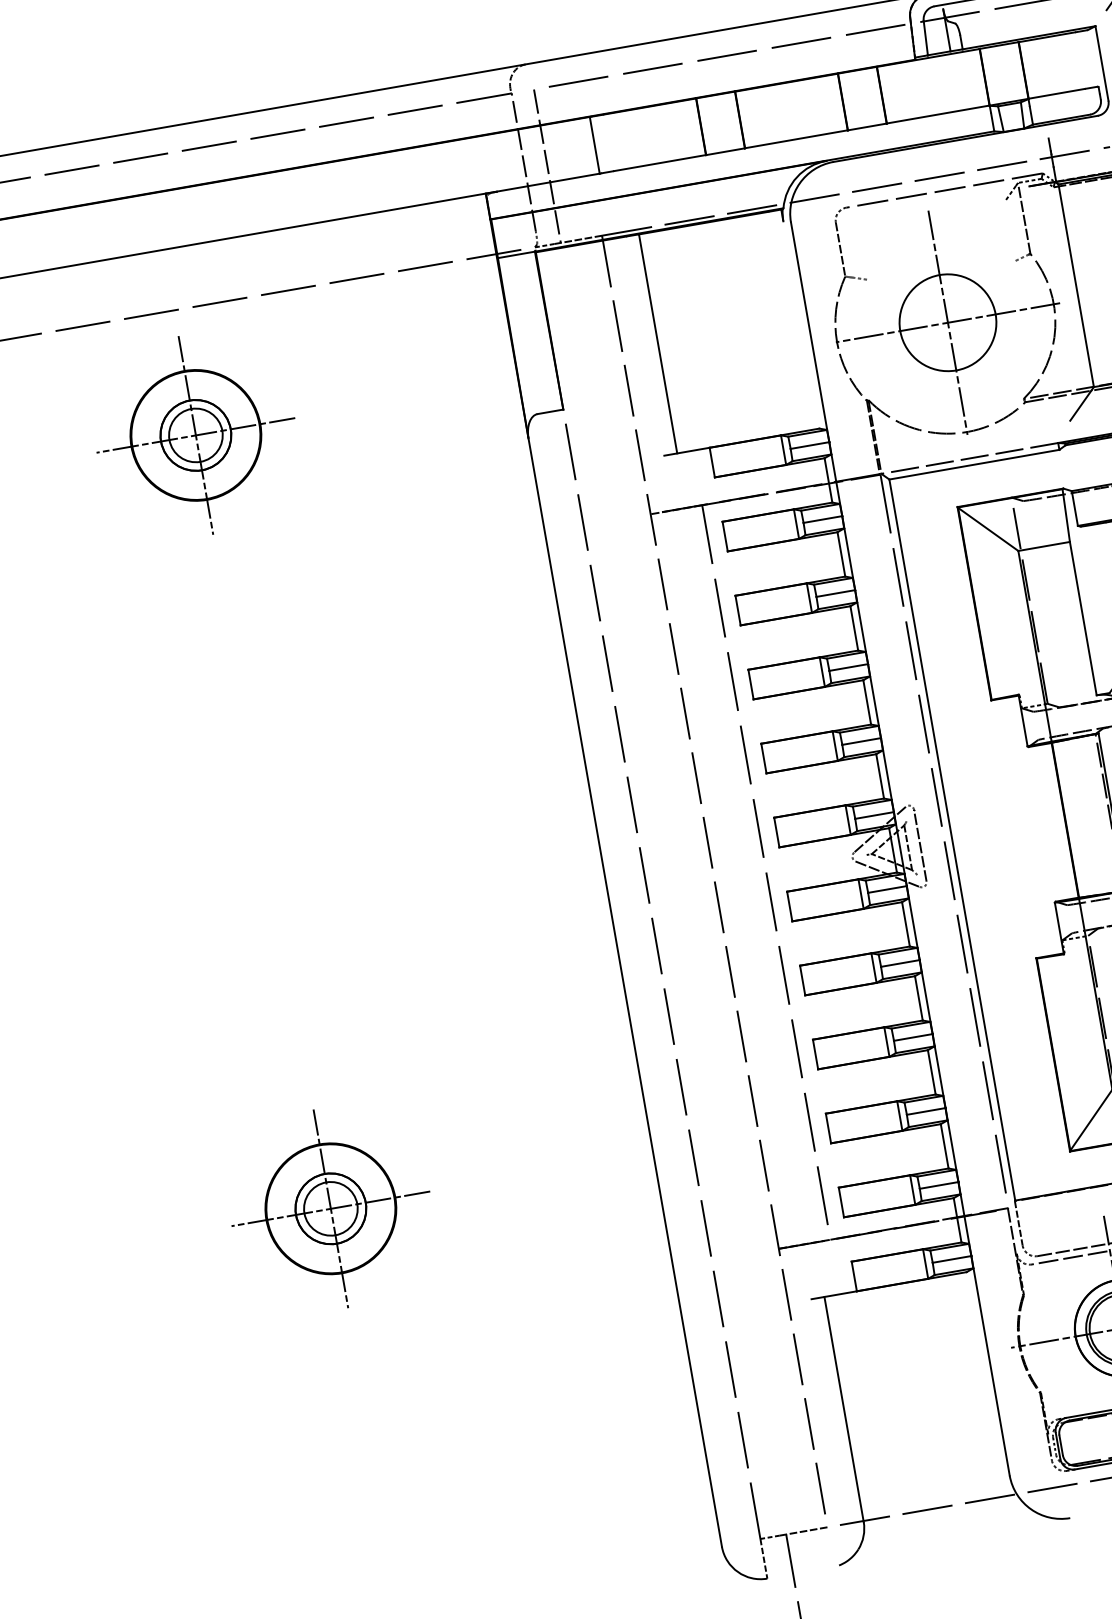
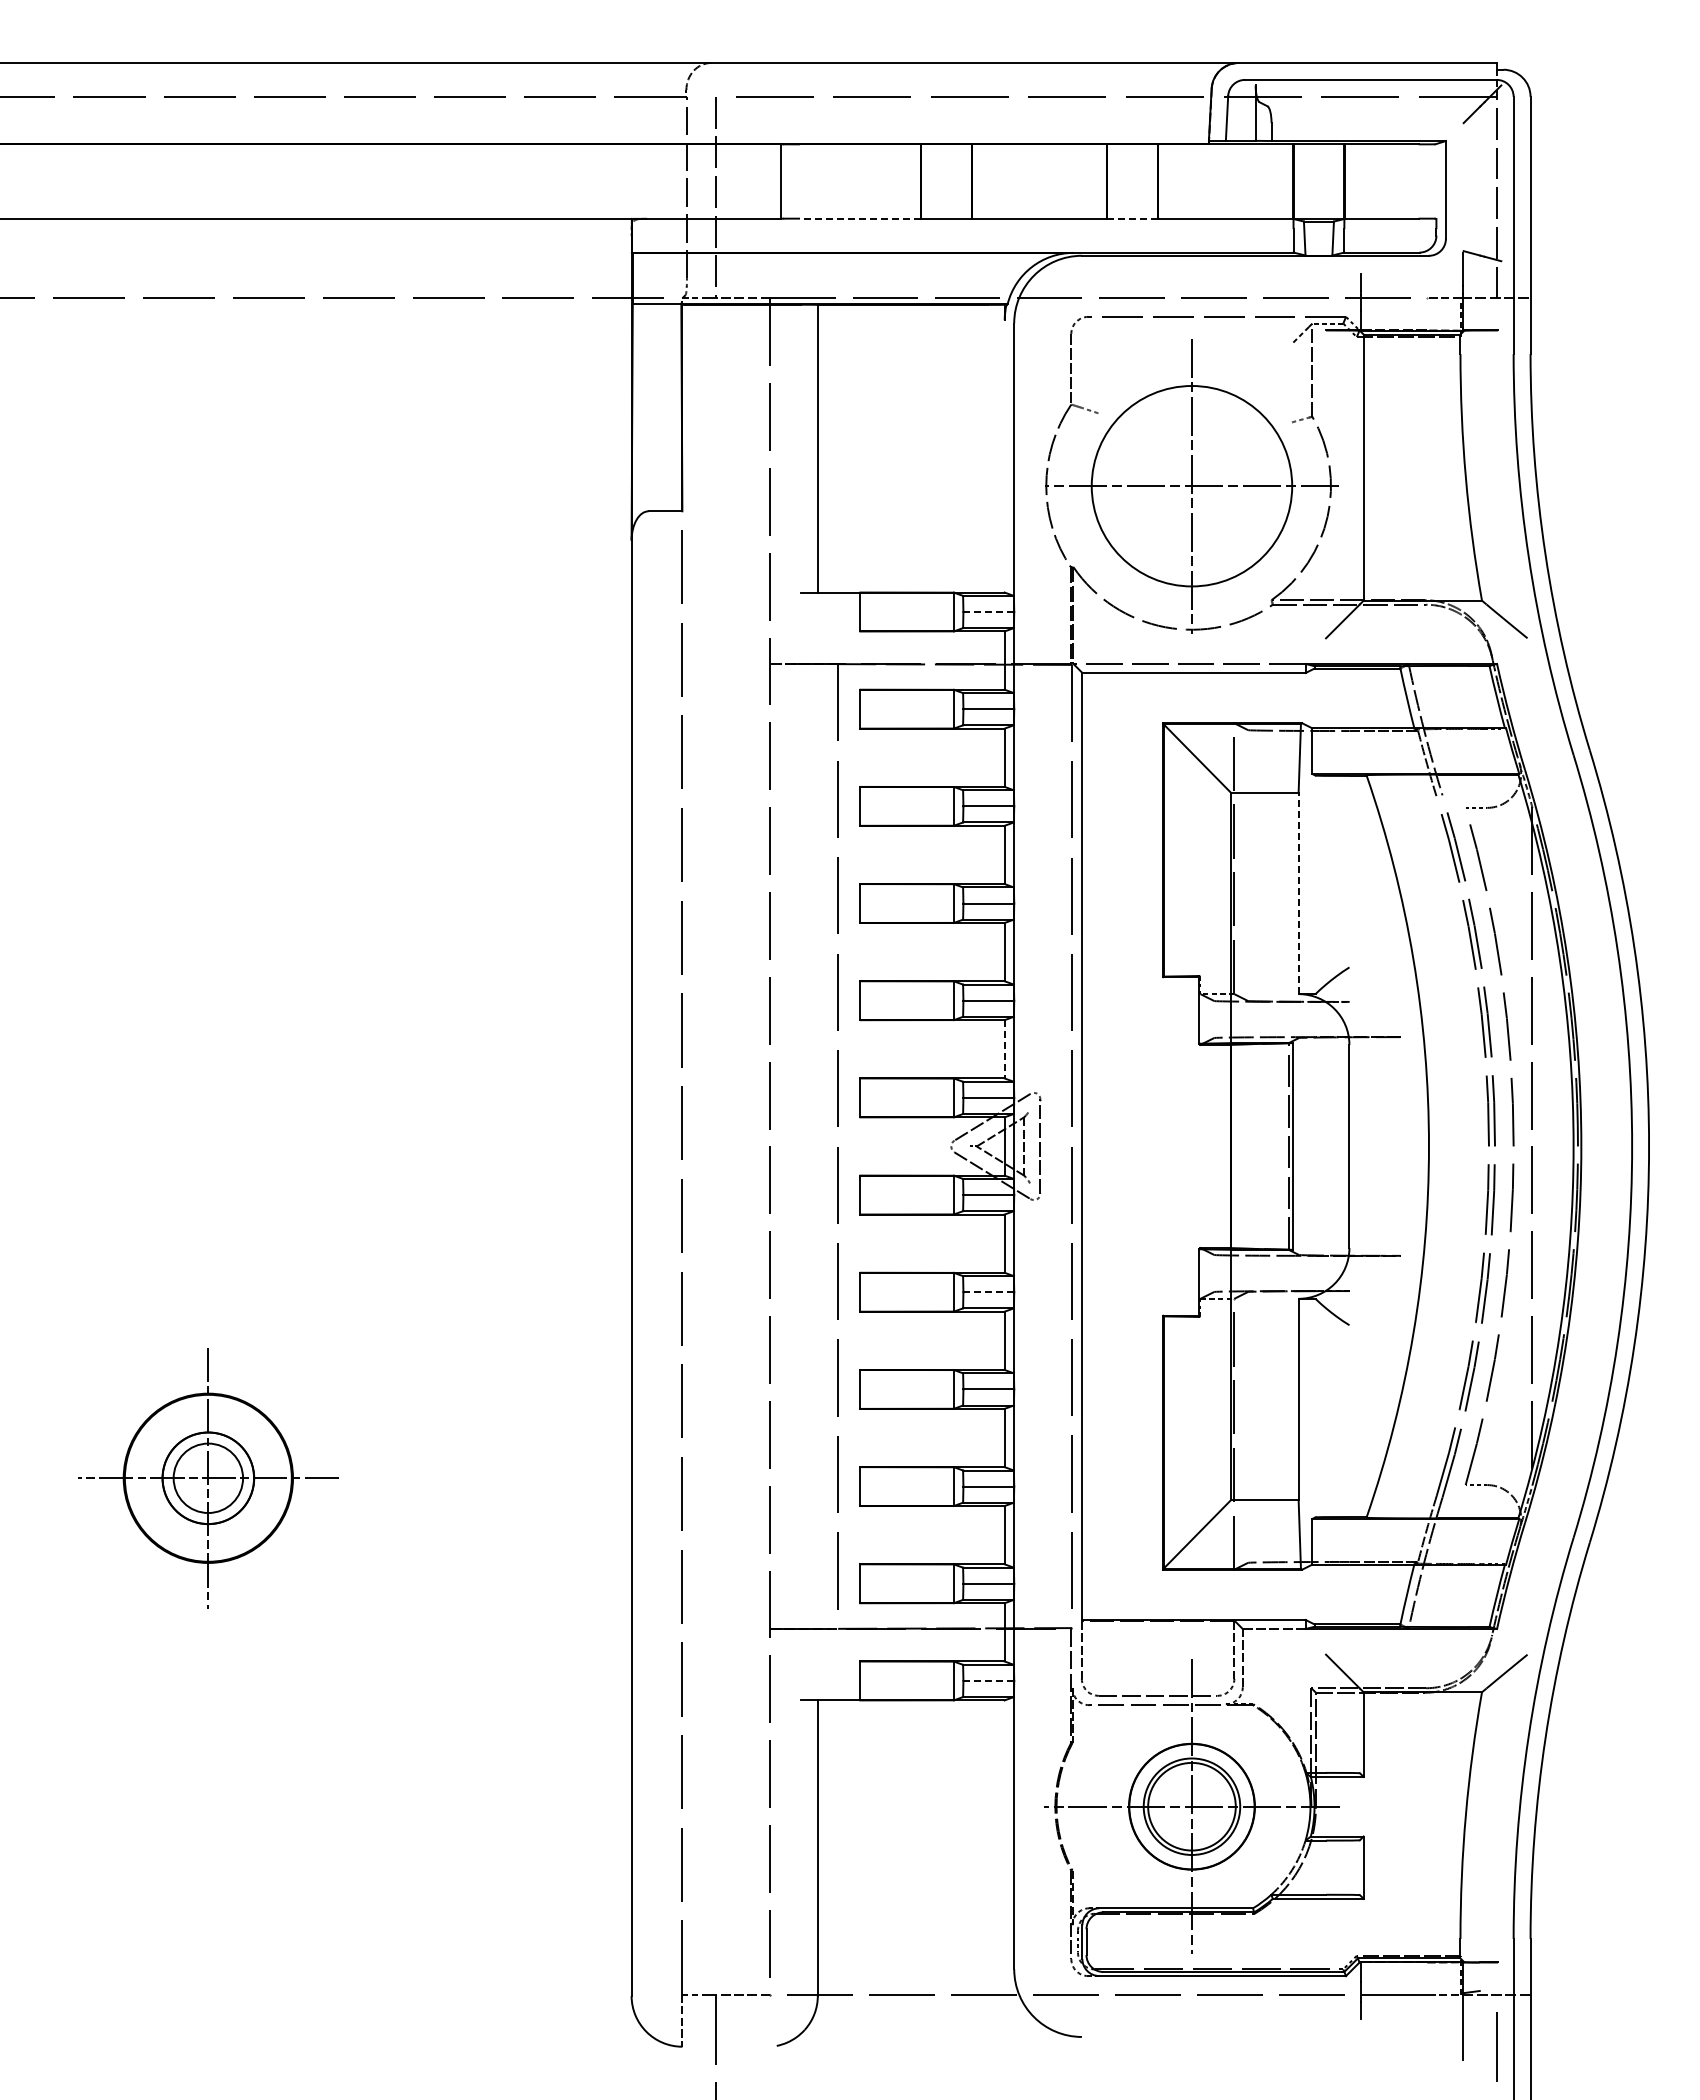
line: (867, 126) -> (1132, 218), solid -> dashed
line: (659, 163) -> (859, 218), solid -> dashed
circle: (947, 322) -> (1191, 485), size x1.6
part: (196, 435) -> (208, 462), removed
line: (809, 445) -> (988, 612), solid -> dashed
line: (1083, 618) -> (1298, 893), solid -> dashed
line: (880, 776) -> (1004, 1049), solid -> dashed
line: (900, 963) -> (988, 1292), solid -> dashed
line: (951, 1259) -> (988, 1680), solid -> dashed

